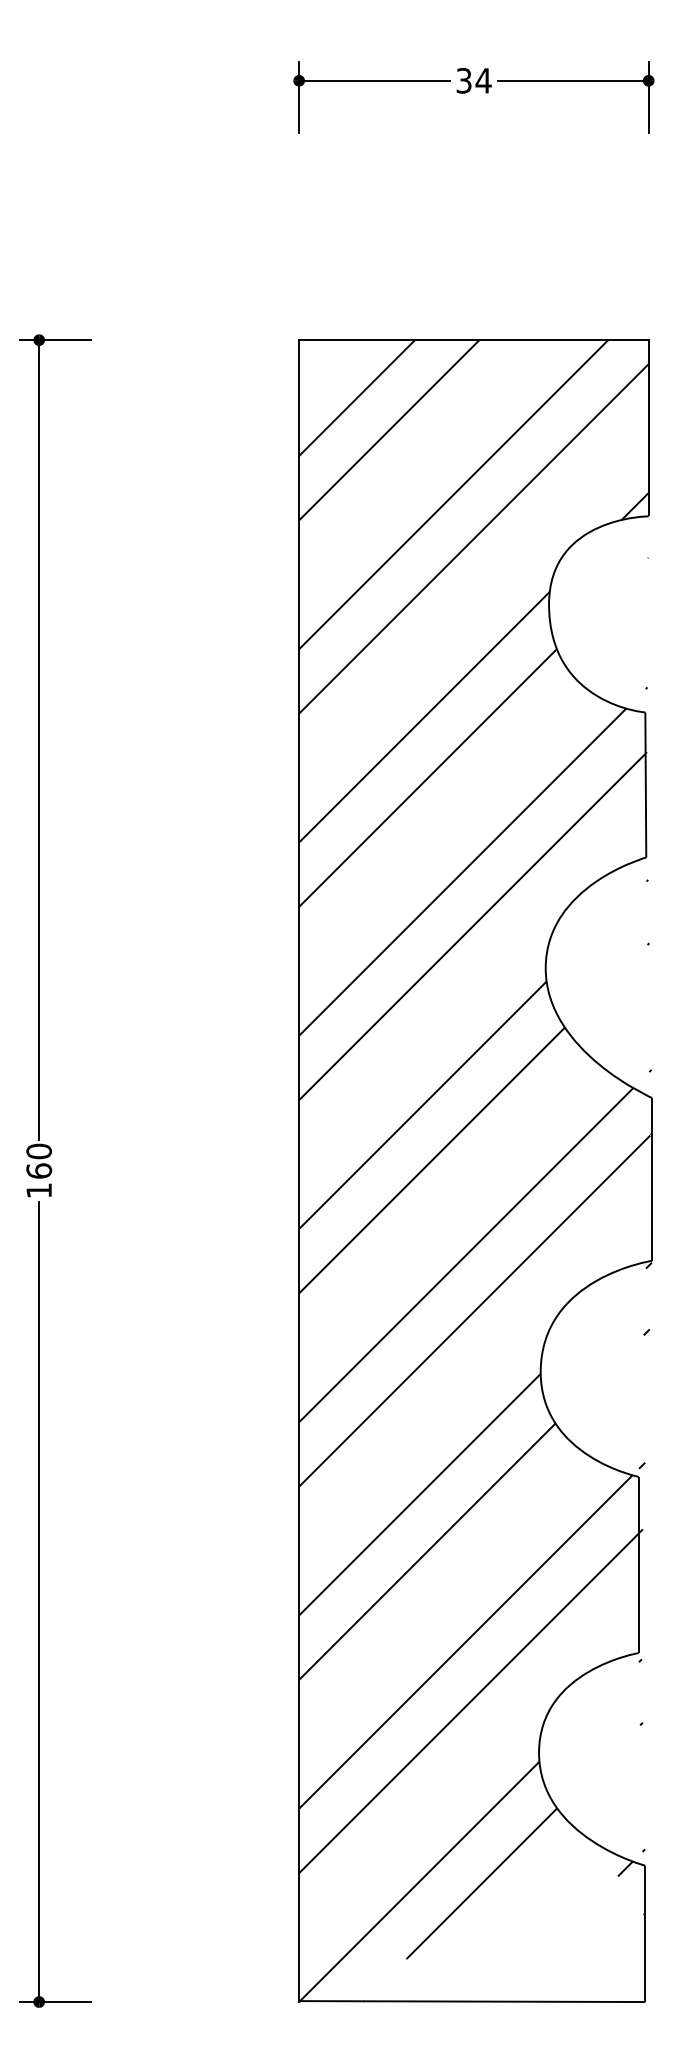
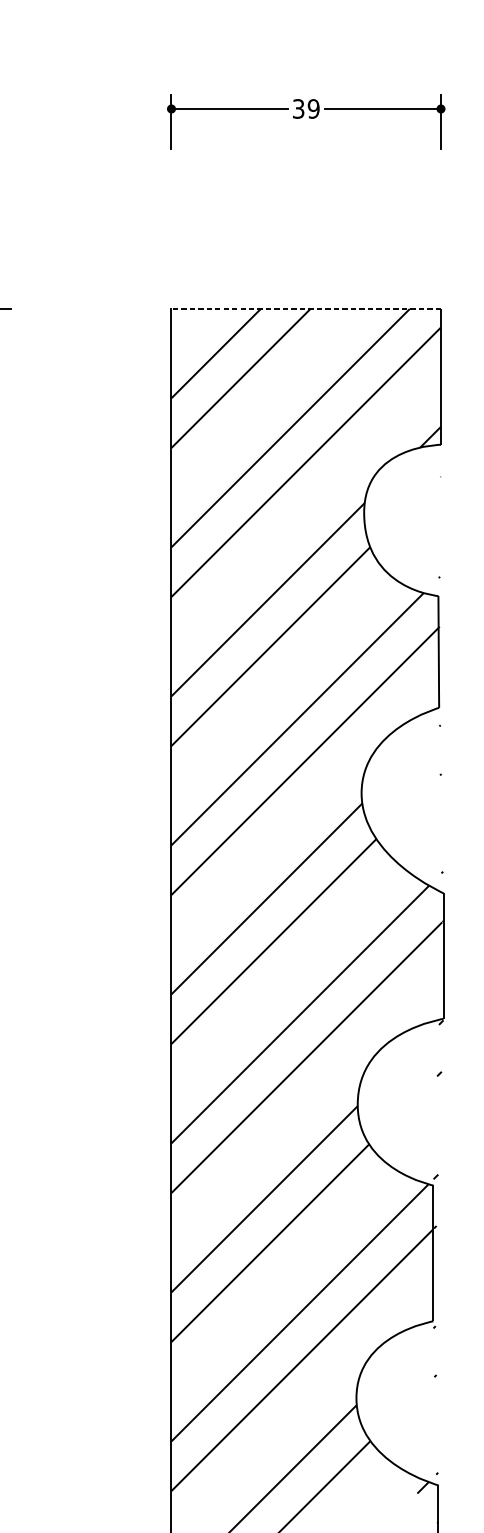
text: (483, 80) -> (313, 108), 34 -> 39
line: (473, 340) -> (305, 309), solid -> dashed

